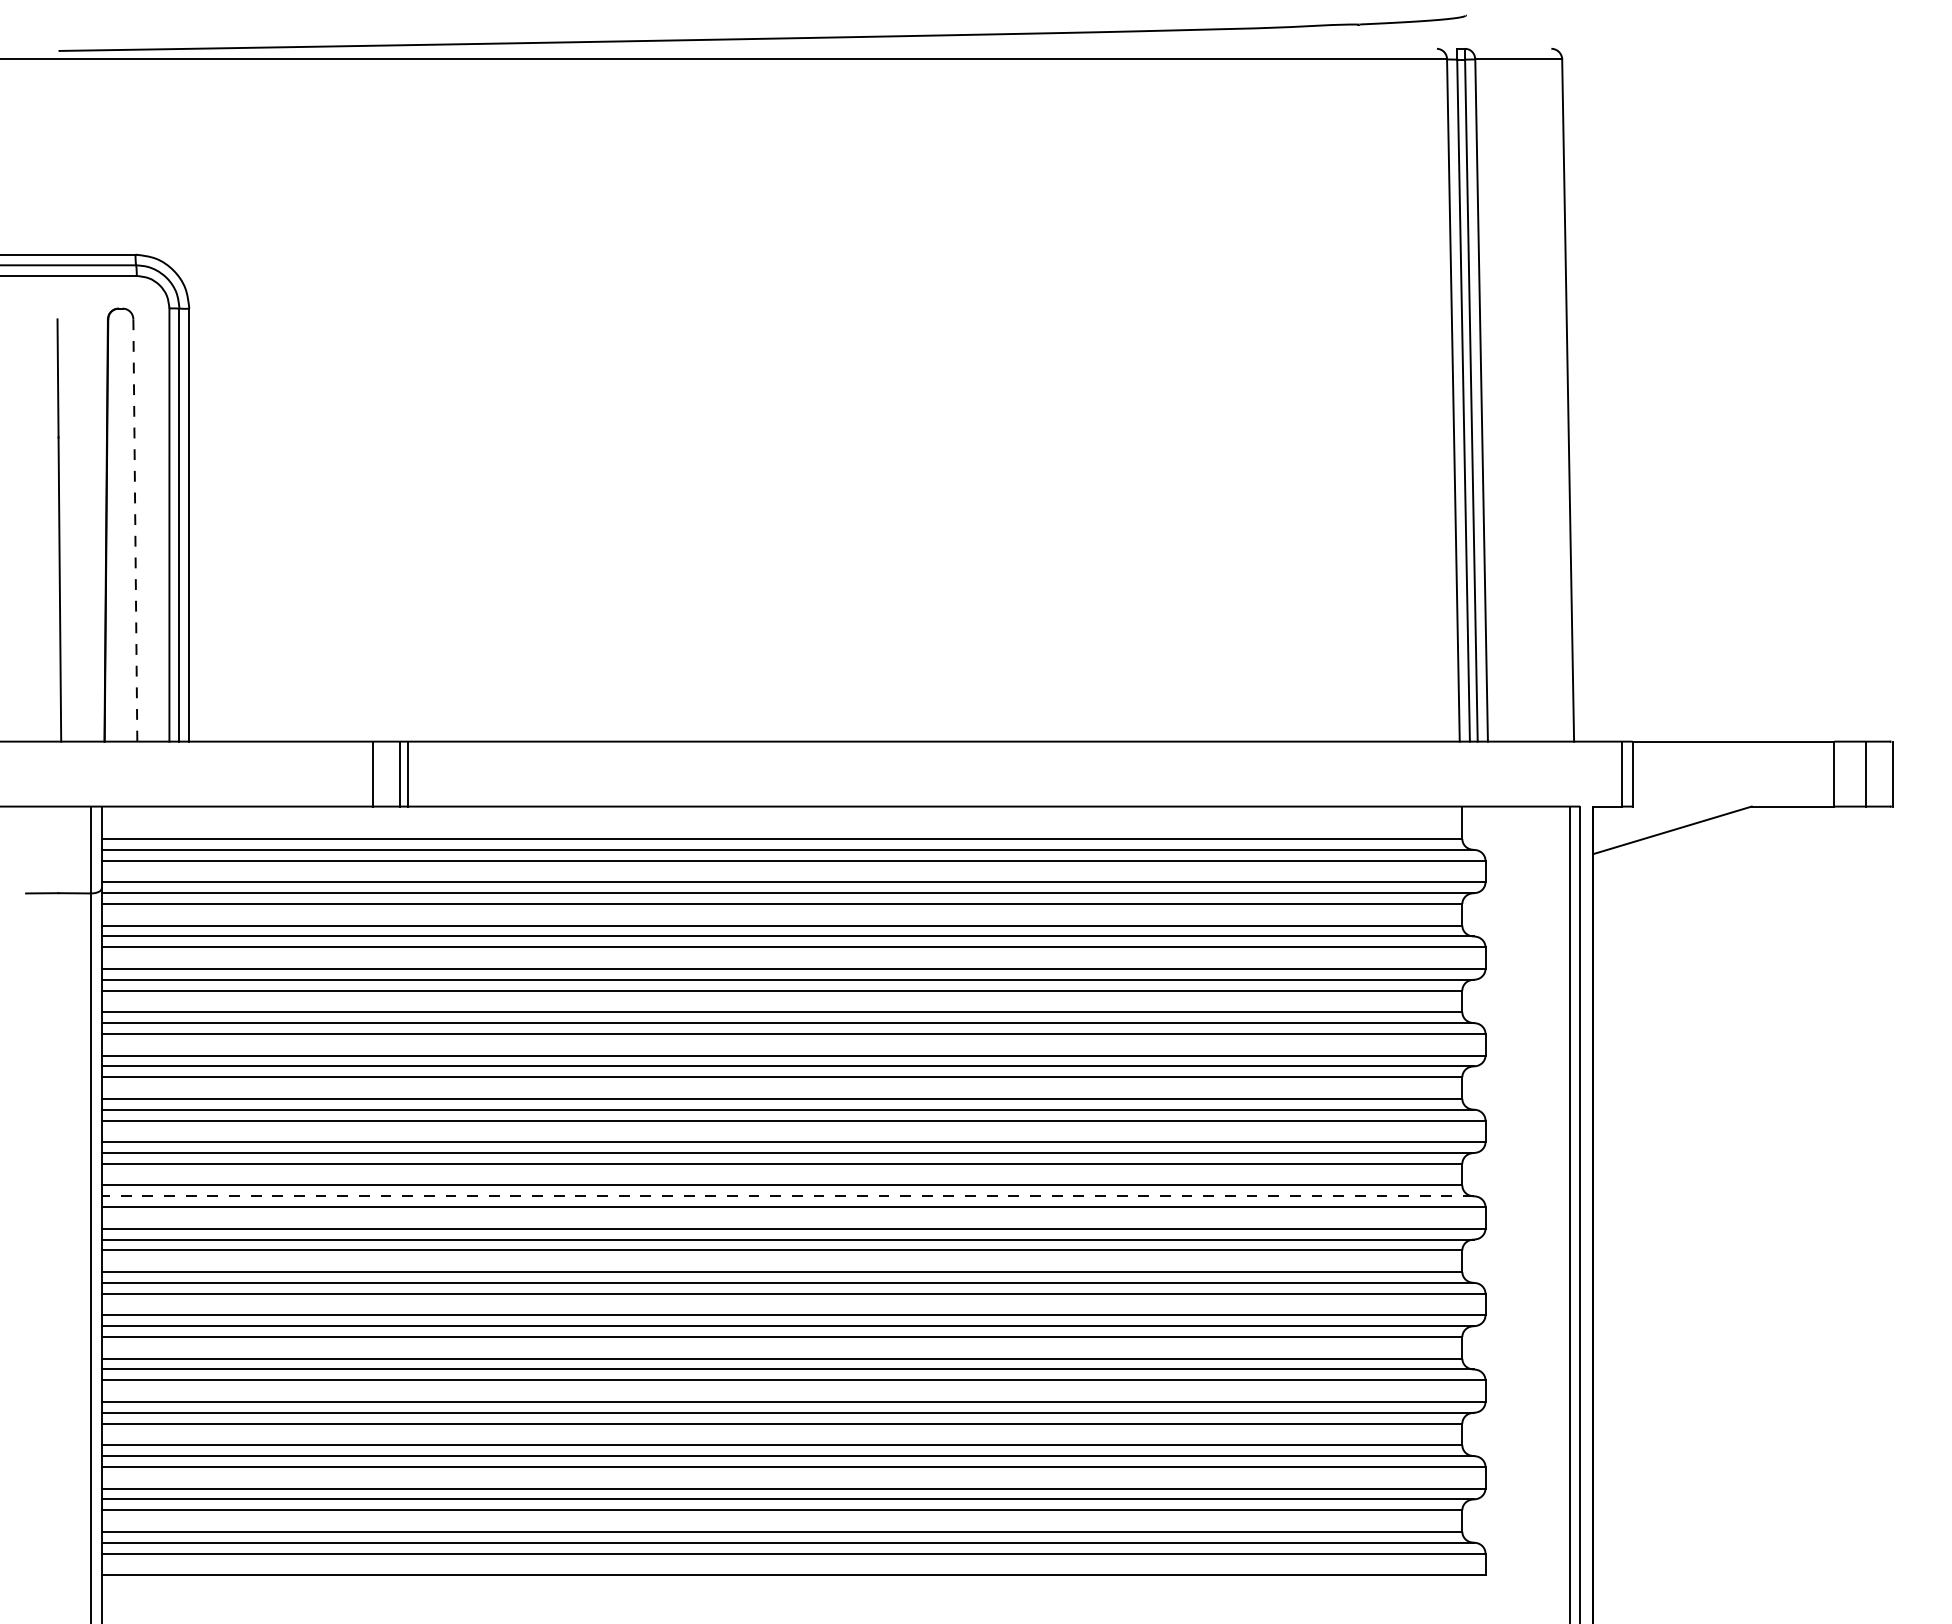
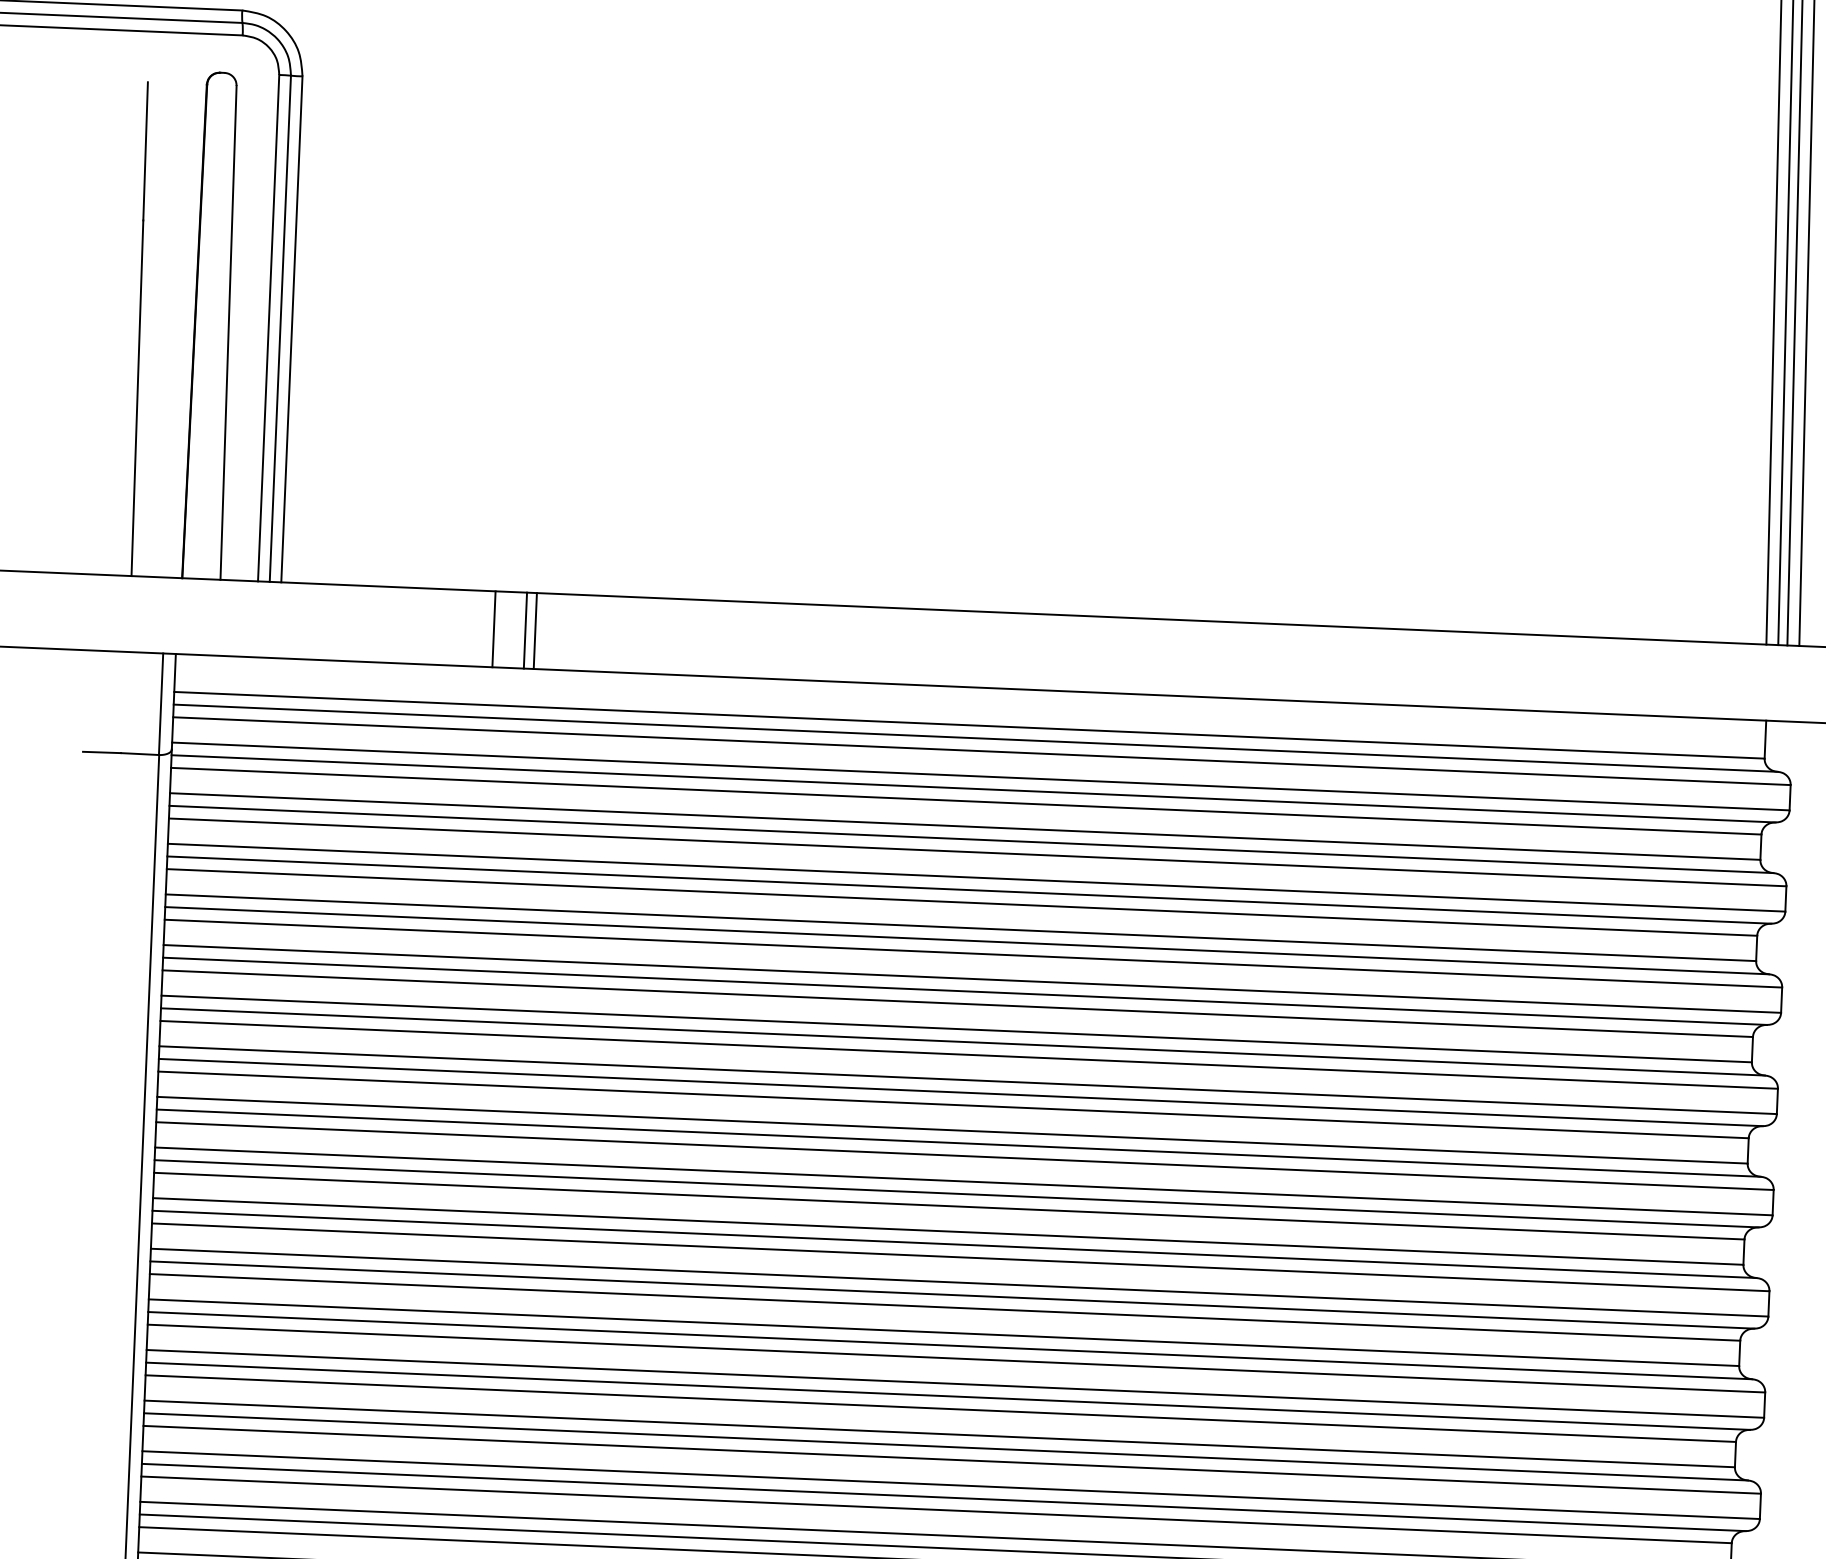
line: (135, 530) -> (228, 332), dashed -> solid
line: (787, 1196) -> (958, 1143), dashed -> solid

